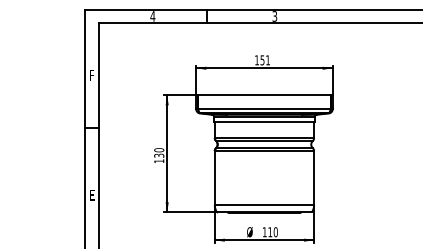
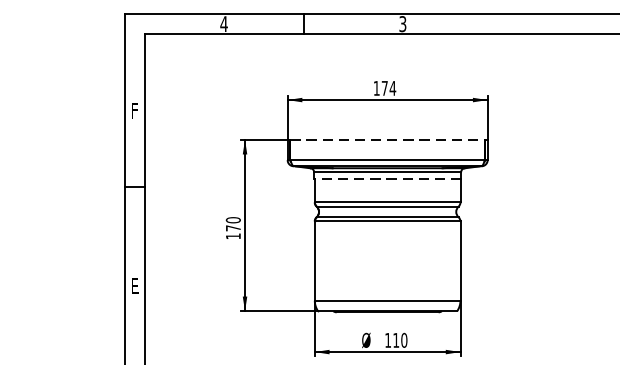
text: (265, 60) -> (389, 88), 151 -> 174
line: (264, 95) -> (387, 139), solid -> dashed
line: (263, 122) -> (386, 179), solid -> dashed
text: (159, 155) -> (233, 227), 130 -> 170

